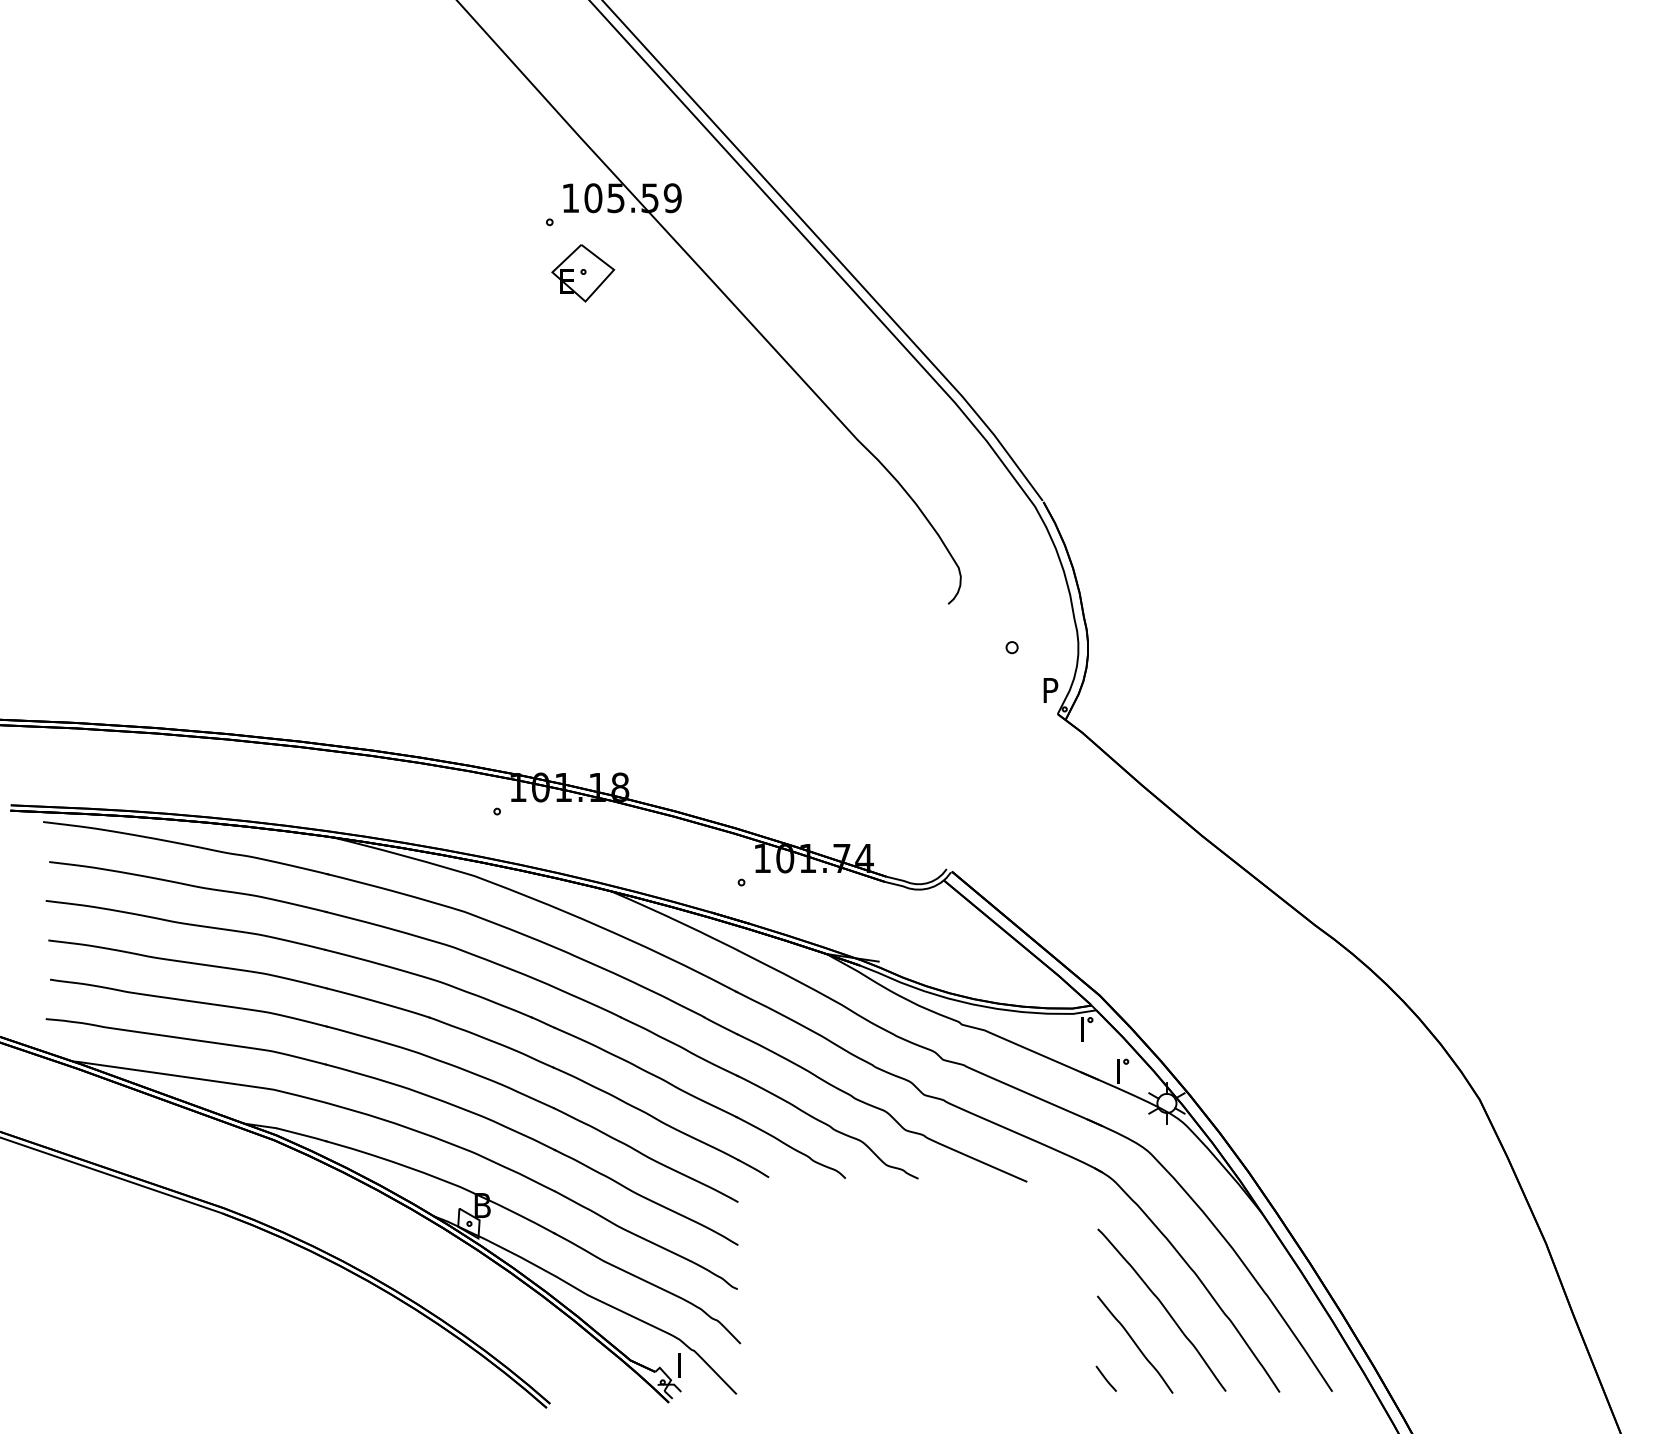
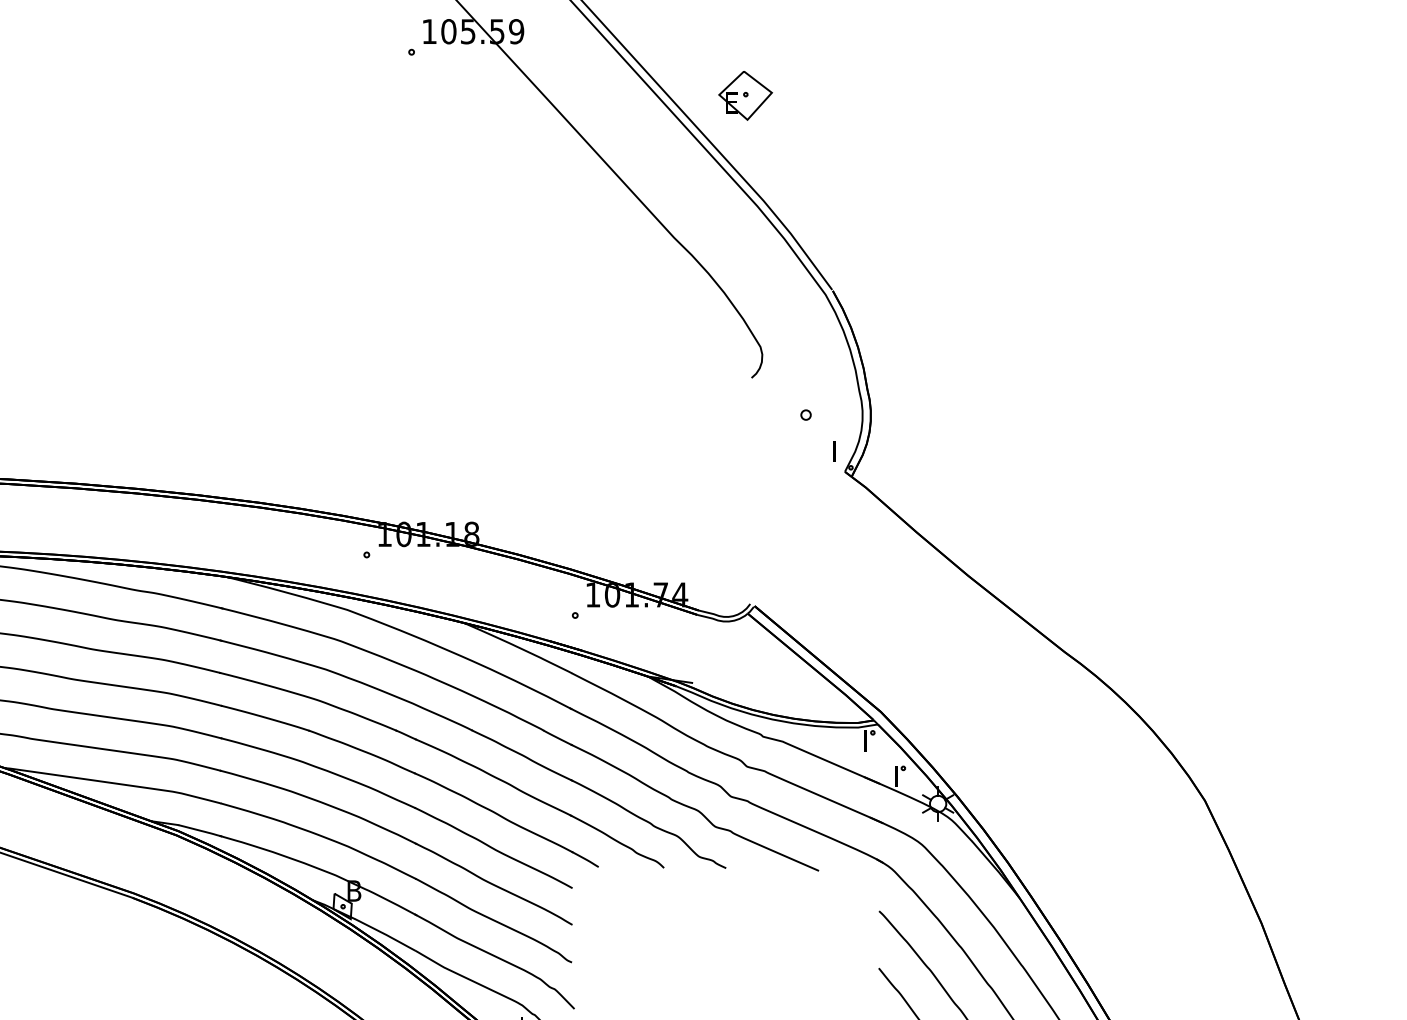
part: (583, 273) -> (745, 95), moved
text: (1050, 690) -> (838, 451), P -> I

